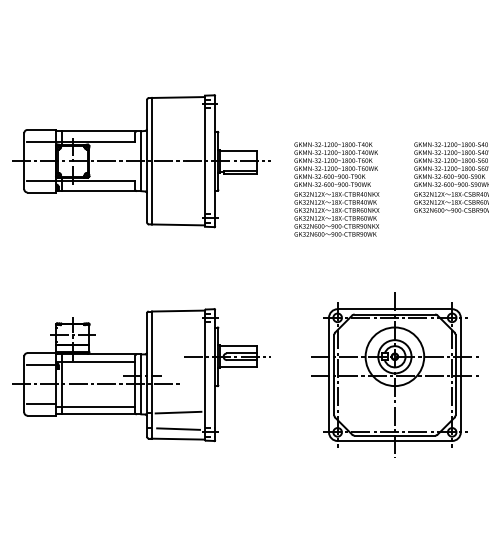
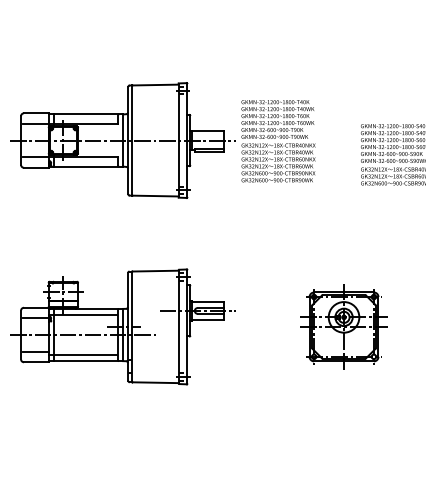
text: (336, 189) -> (278, 141), moved
part: (394, 374) -> (343, 326), size x0.6
line: (178, 412) -> (155, 359), removed
line: (178, 428) -> (155, 373), removed

